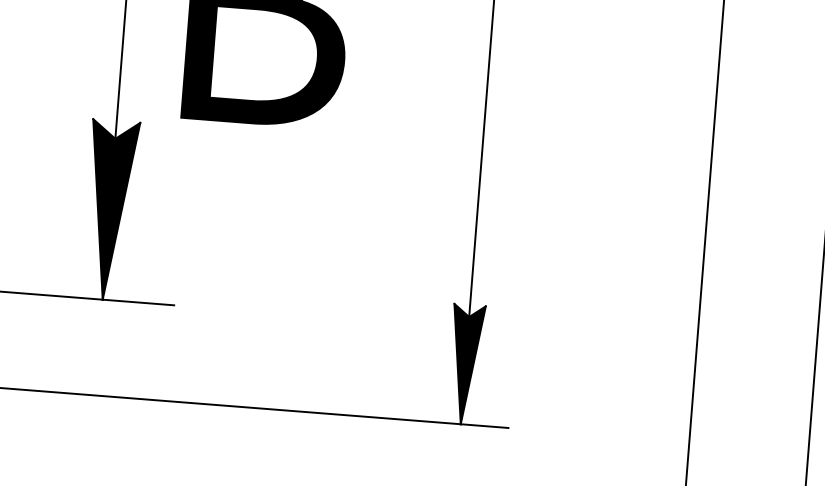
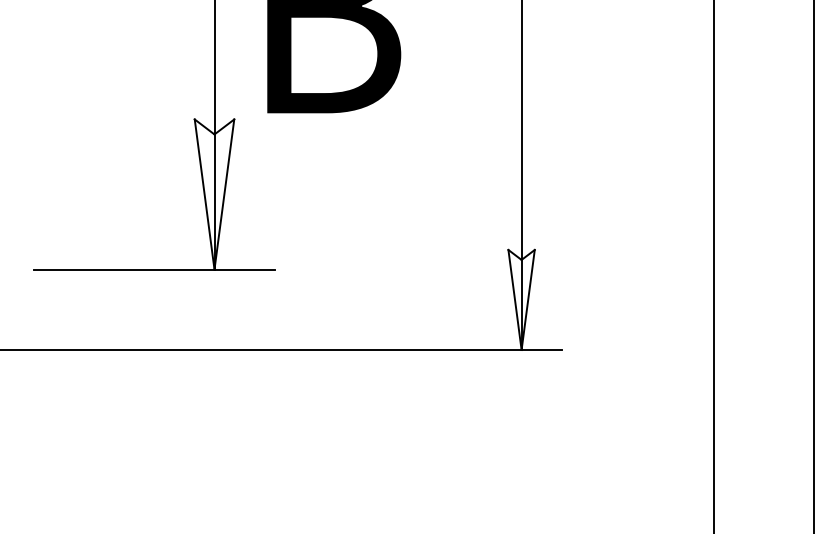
fill: (109, 210) -> (214, 194), removed
fill: (465, 364) -> (521, 299), removed

